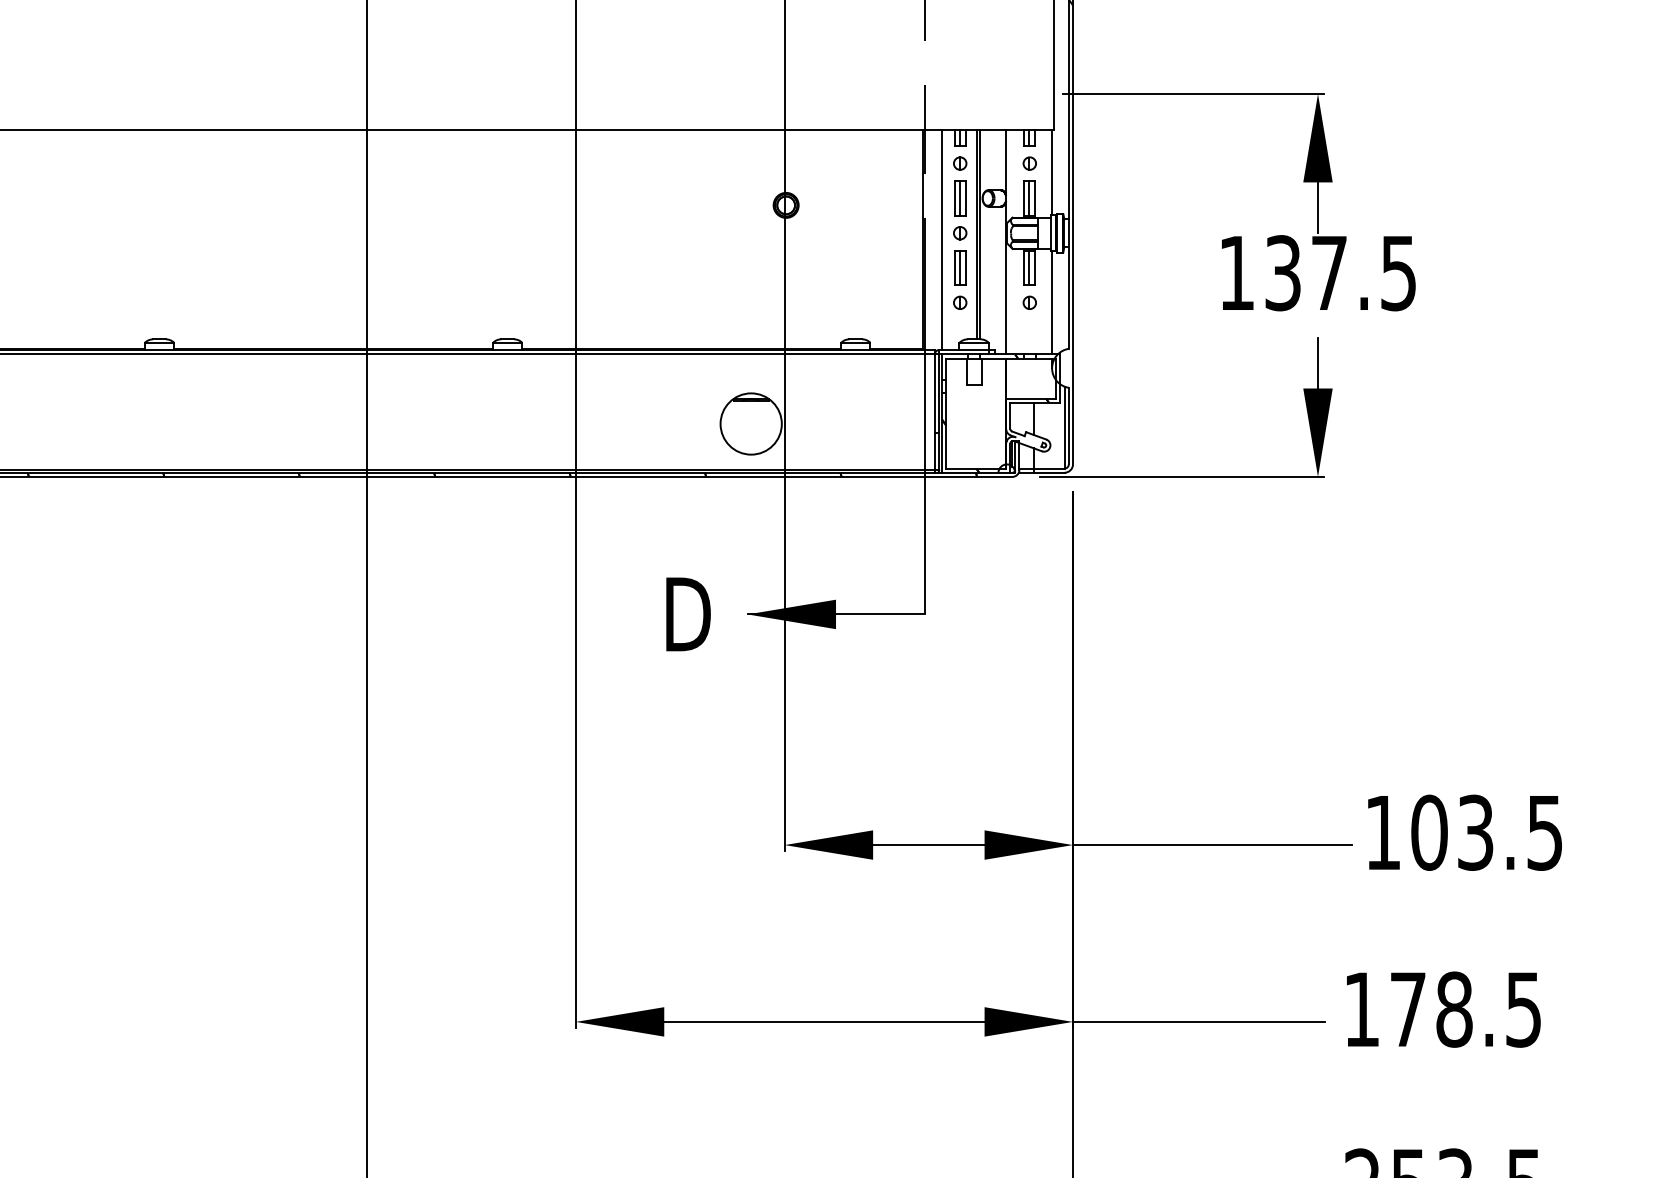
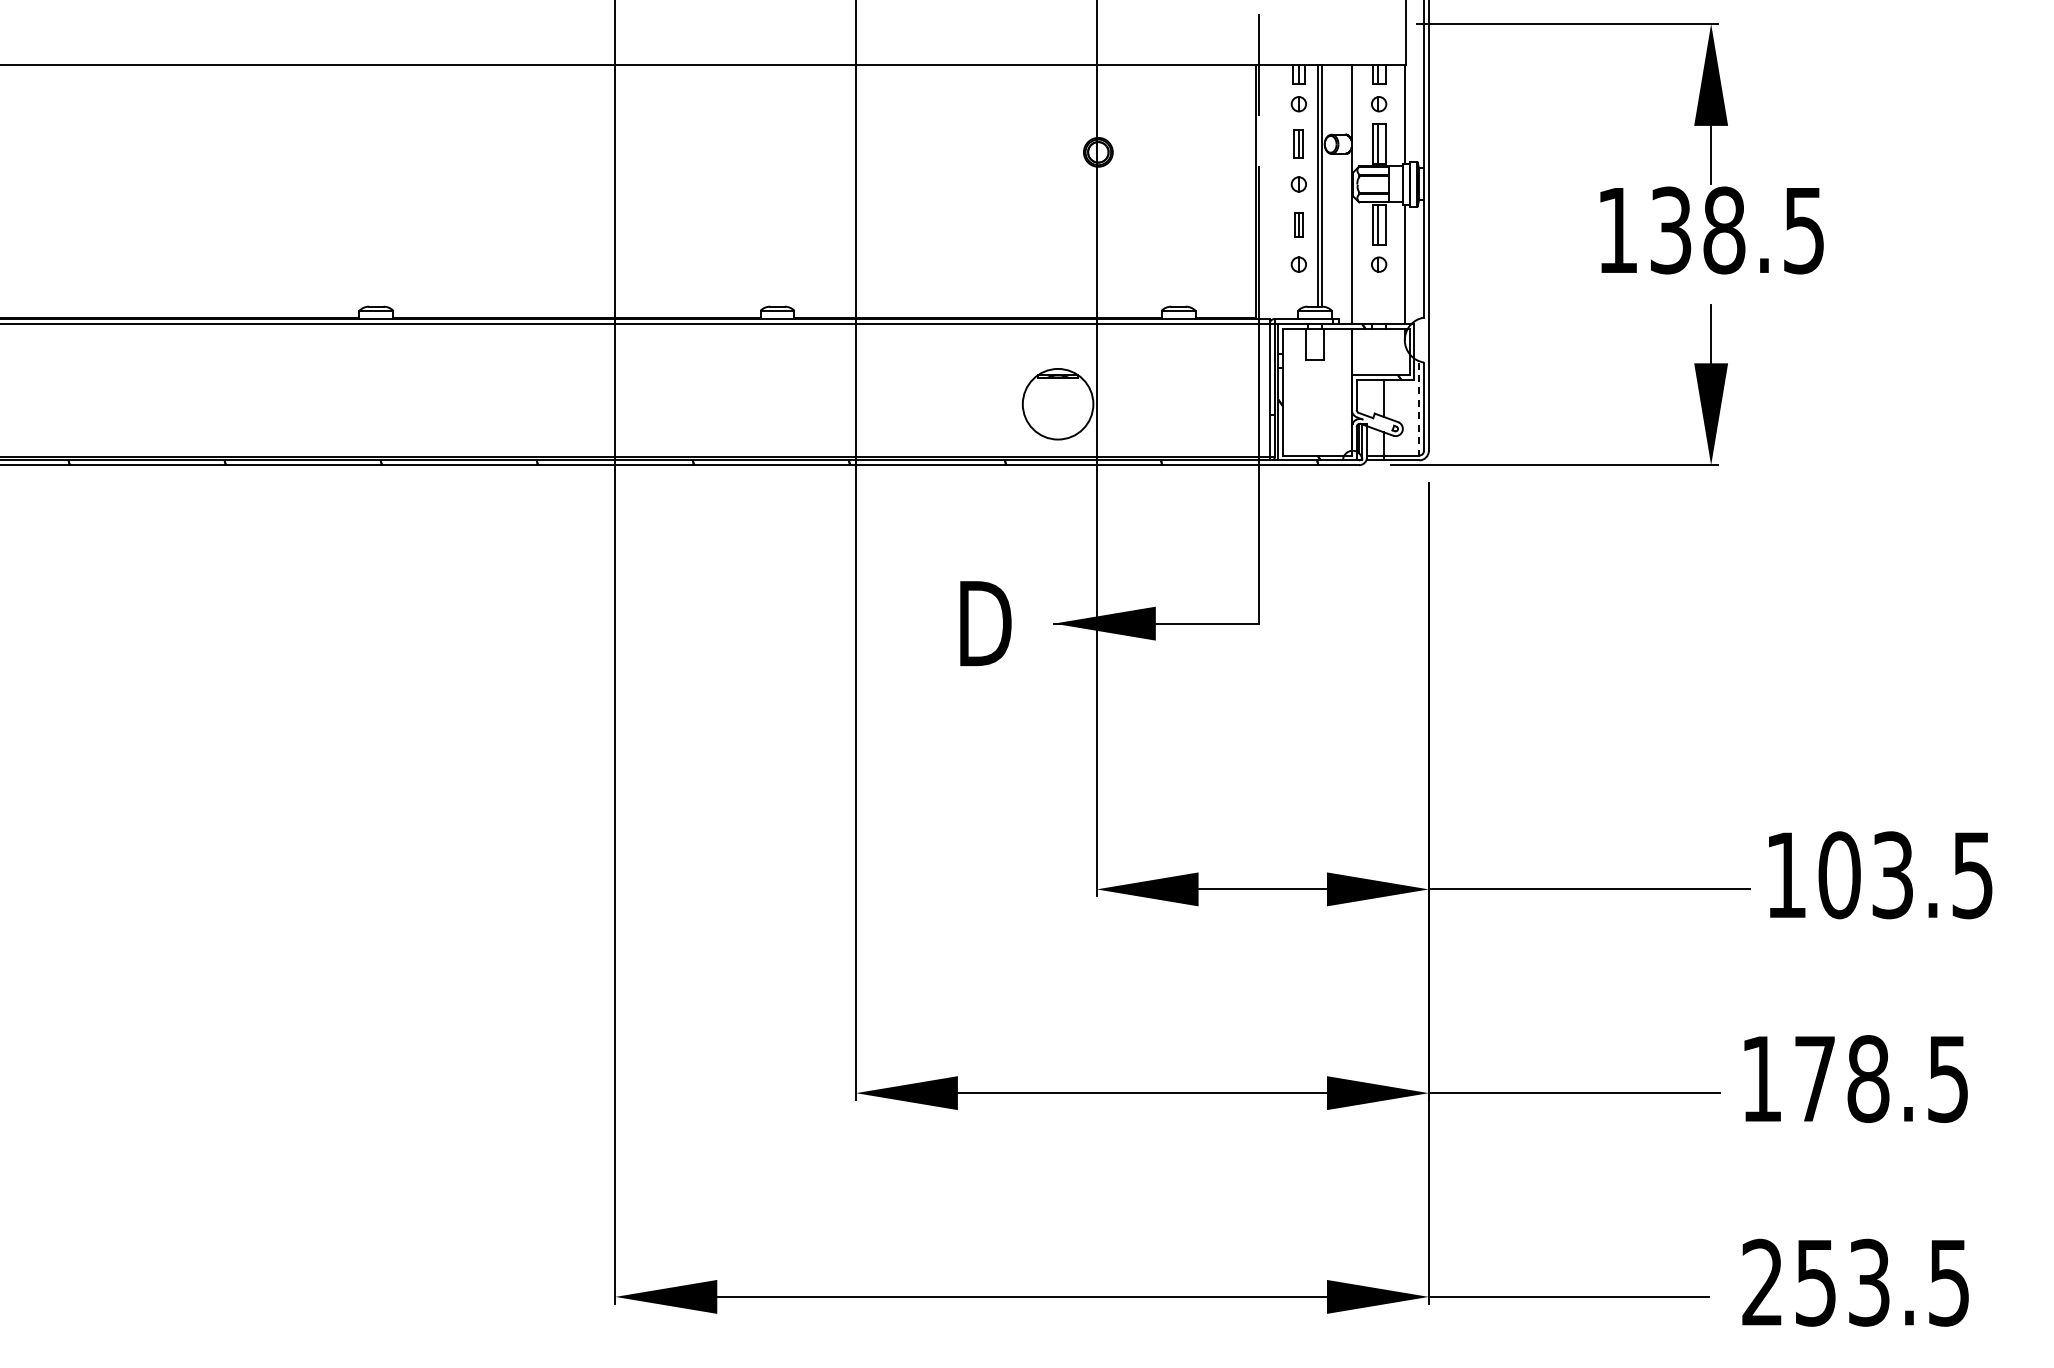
part: (959, 197) -> (1298, 143), size x0.7
line: (942, 239) -> (1278, 191), removed
part: (959, 268) -> (1298, 224), size x0.6
text: (1329, 273) -> (1724, 230), 137.5 -> 138.5
line: (1064, 428) -> (1419, 409), solid -> dashed

